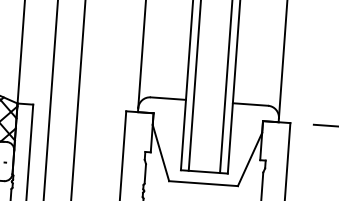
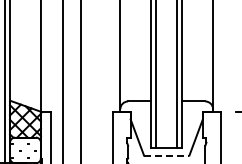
line: (203, 183) -> (166, 155), solid -> dashed

